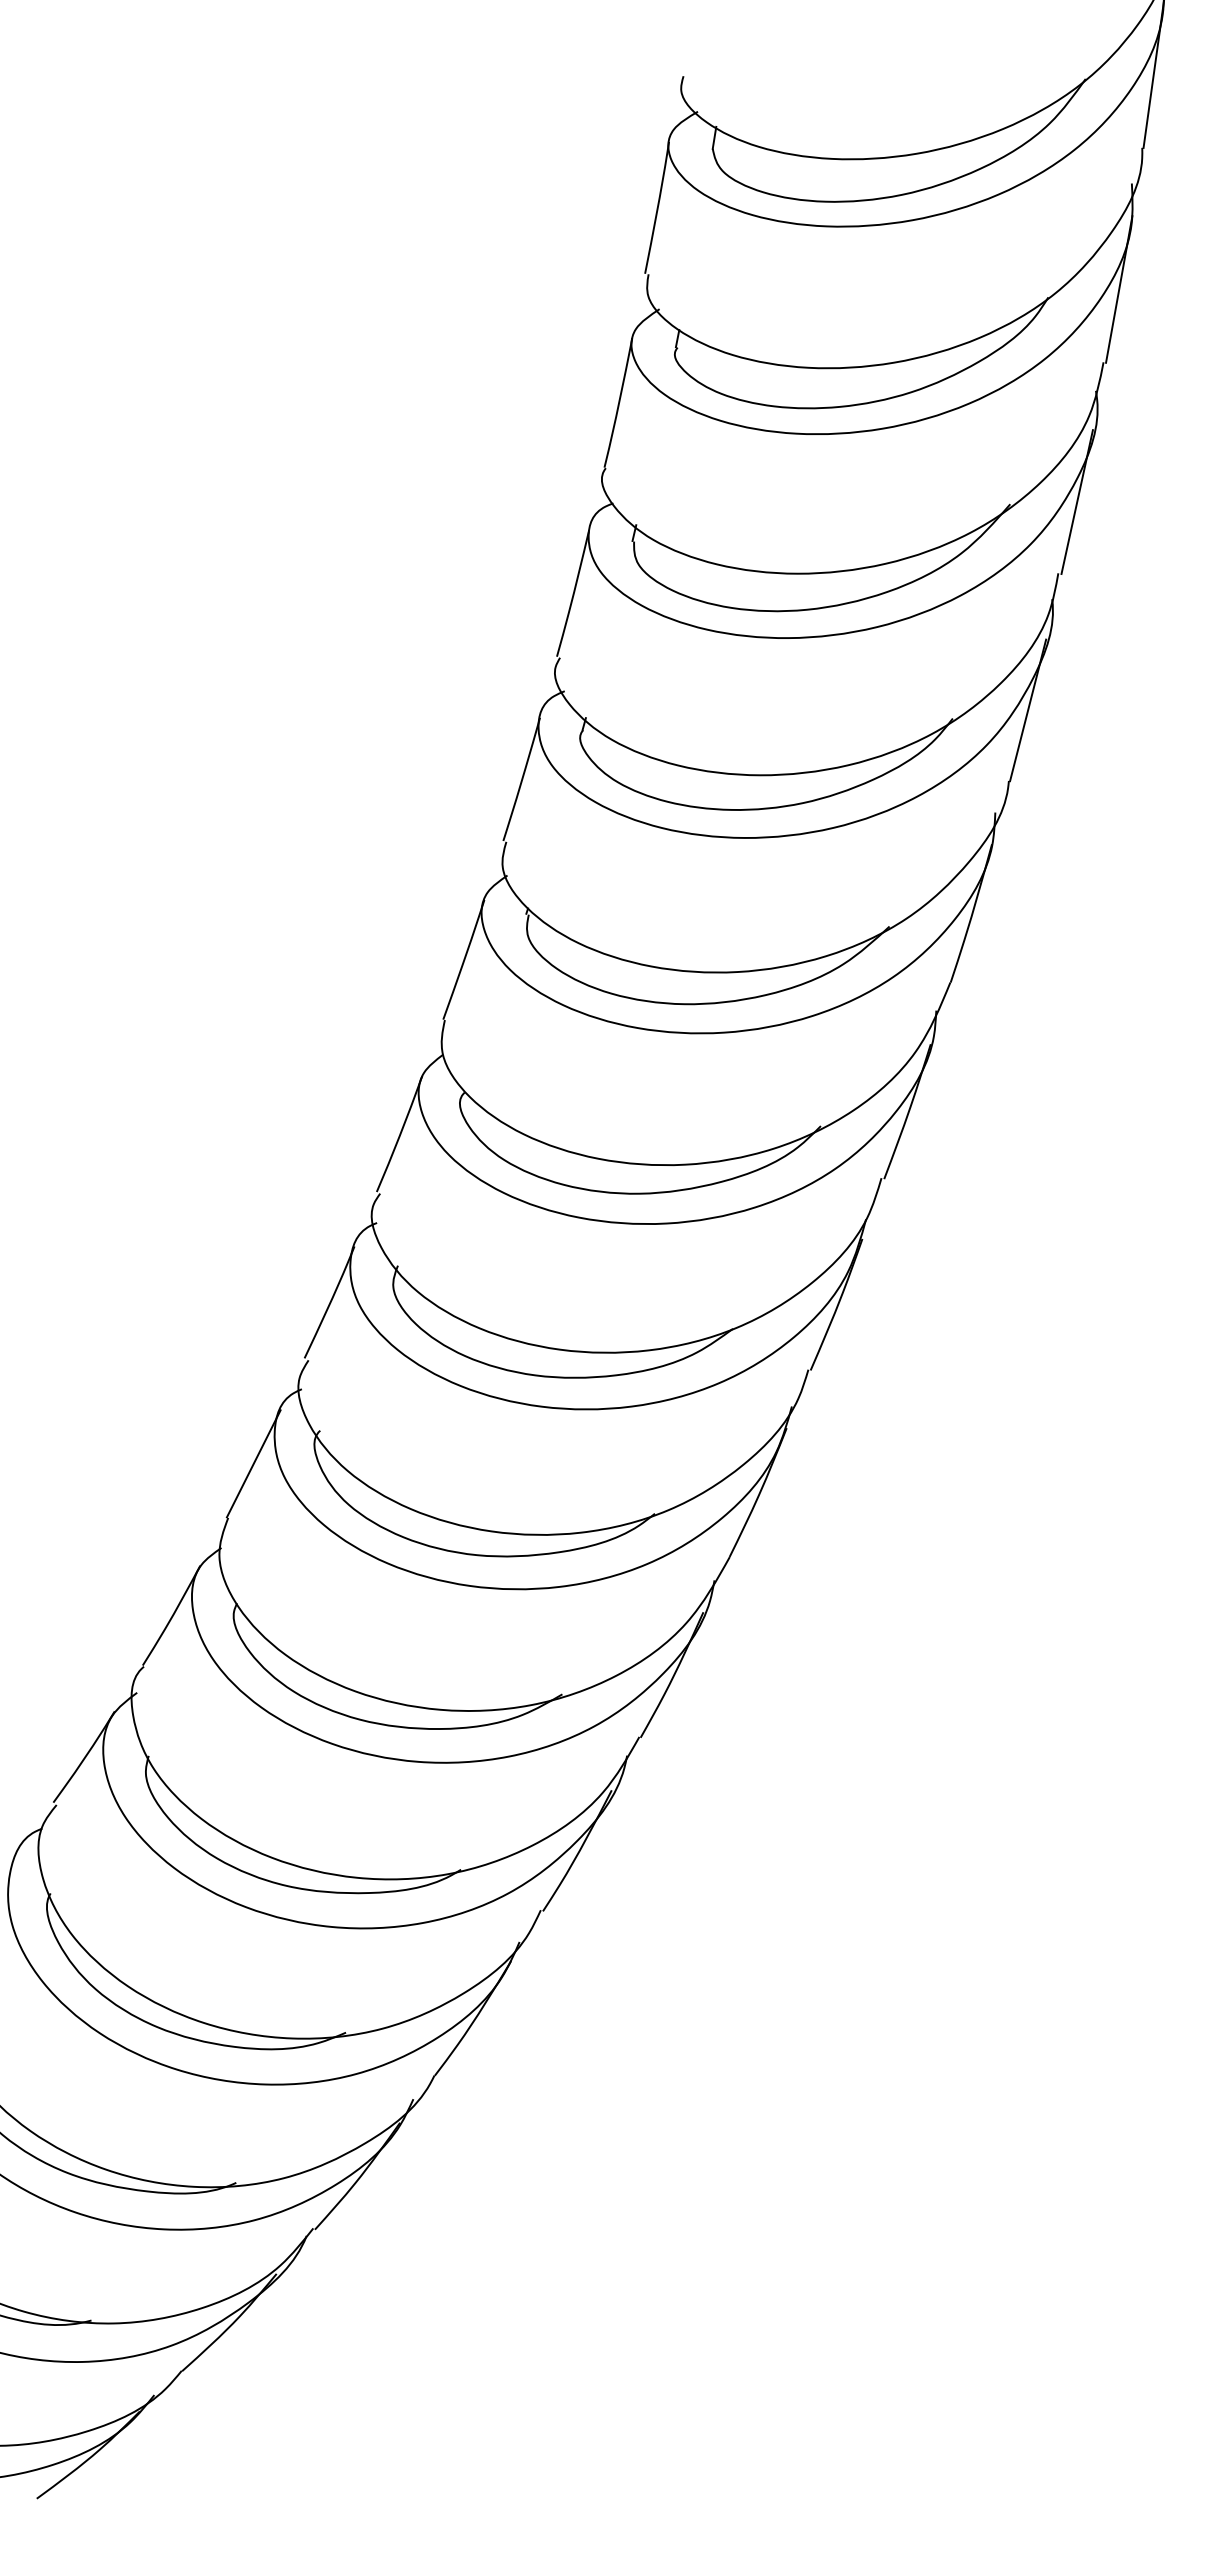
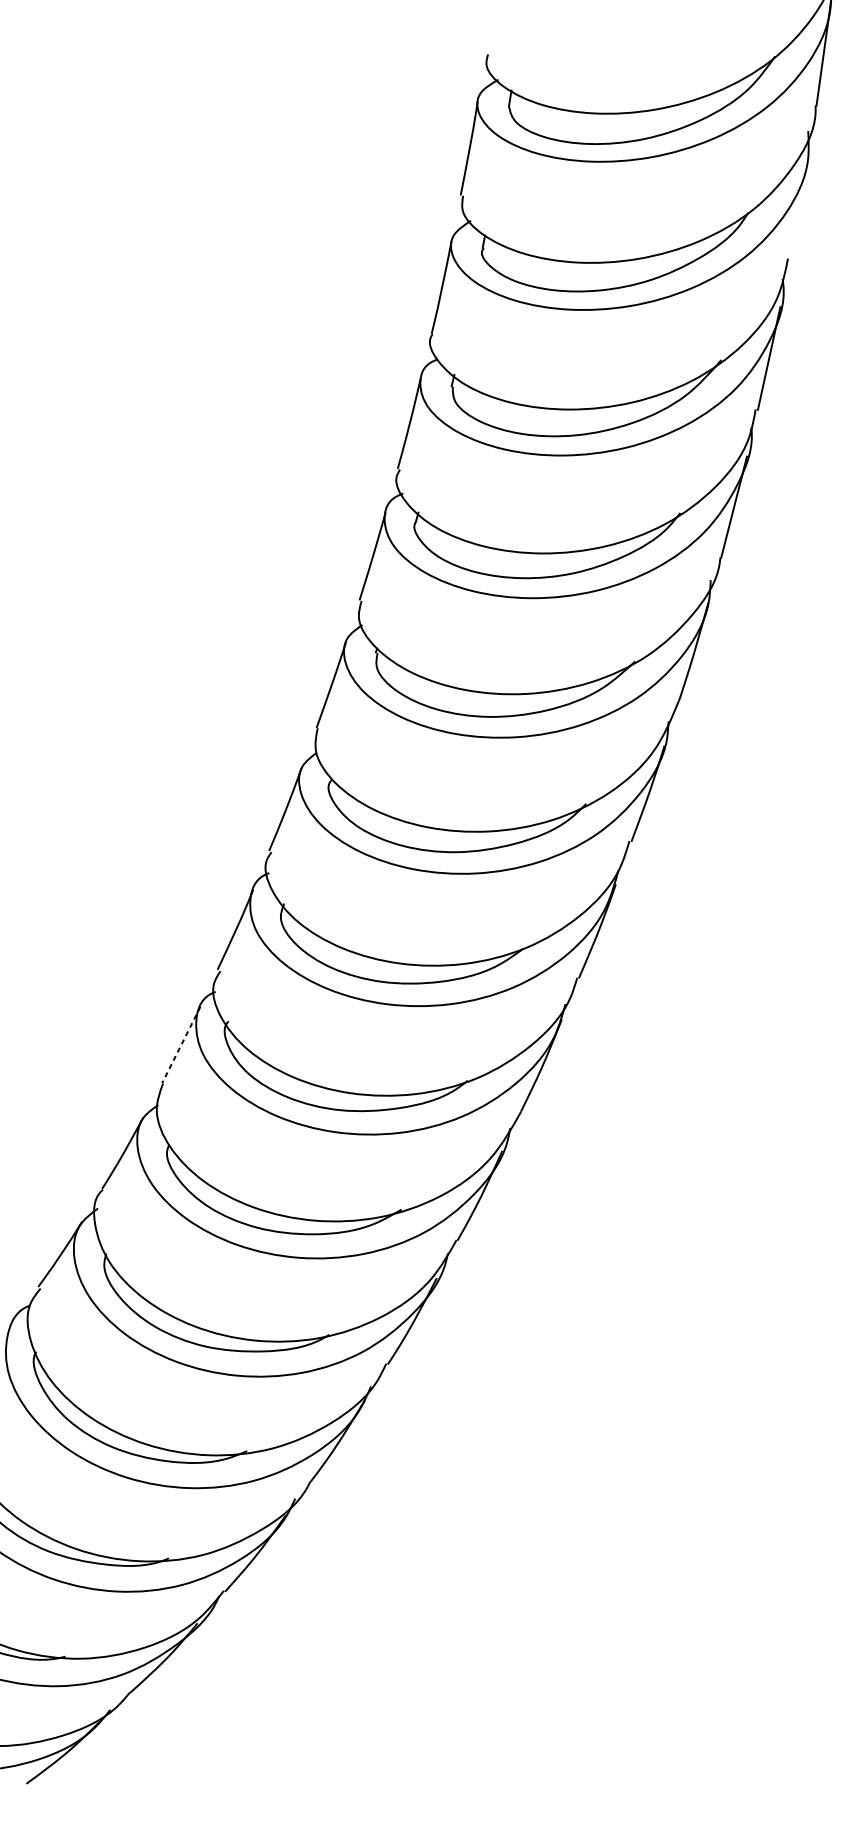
line: (1119, 289) -> (799, 206), removed
line: (253, 1463) -> (181, 1044), solid -> dashed

